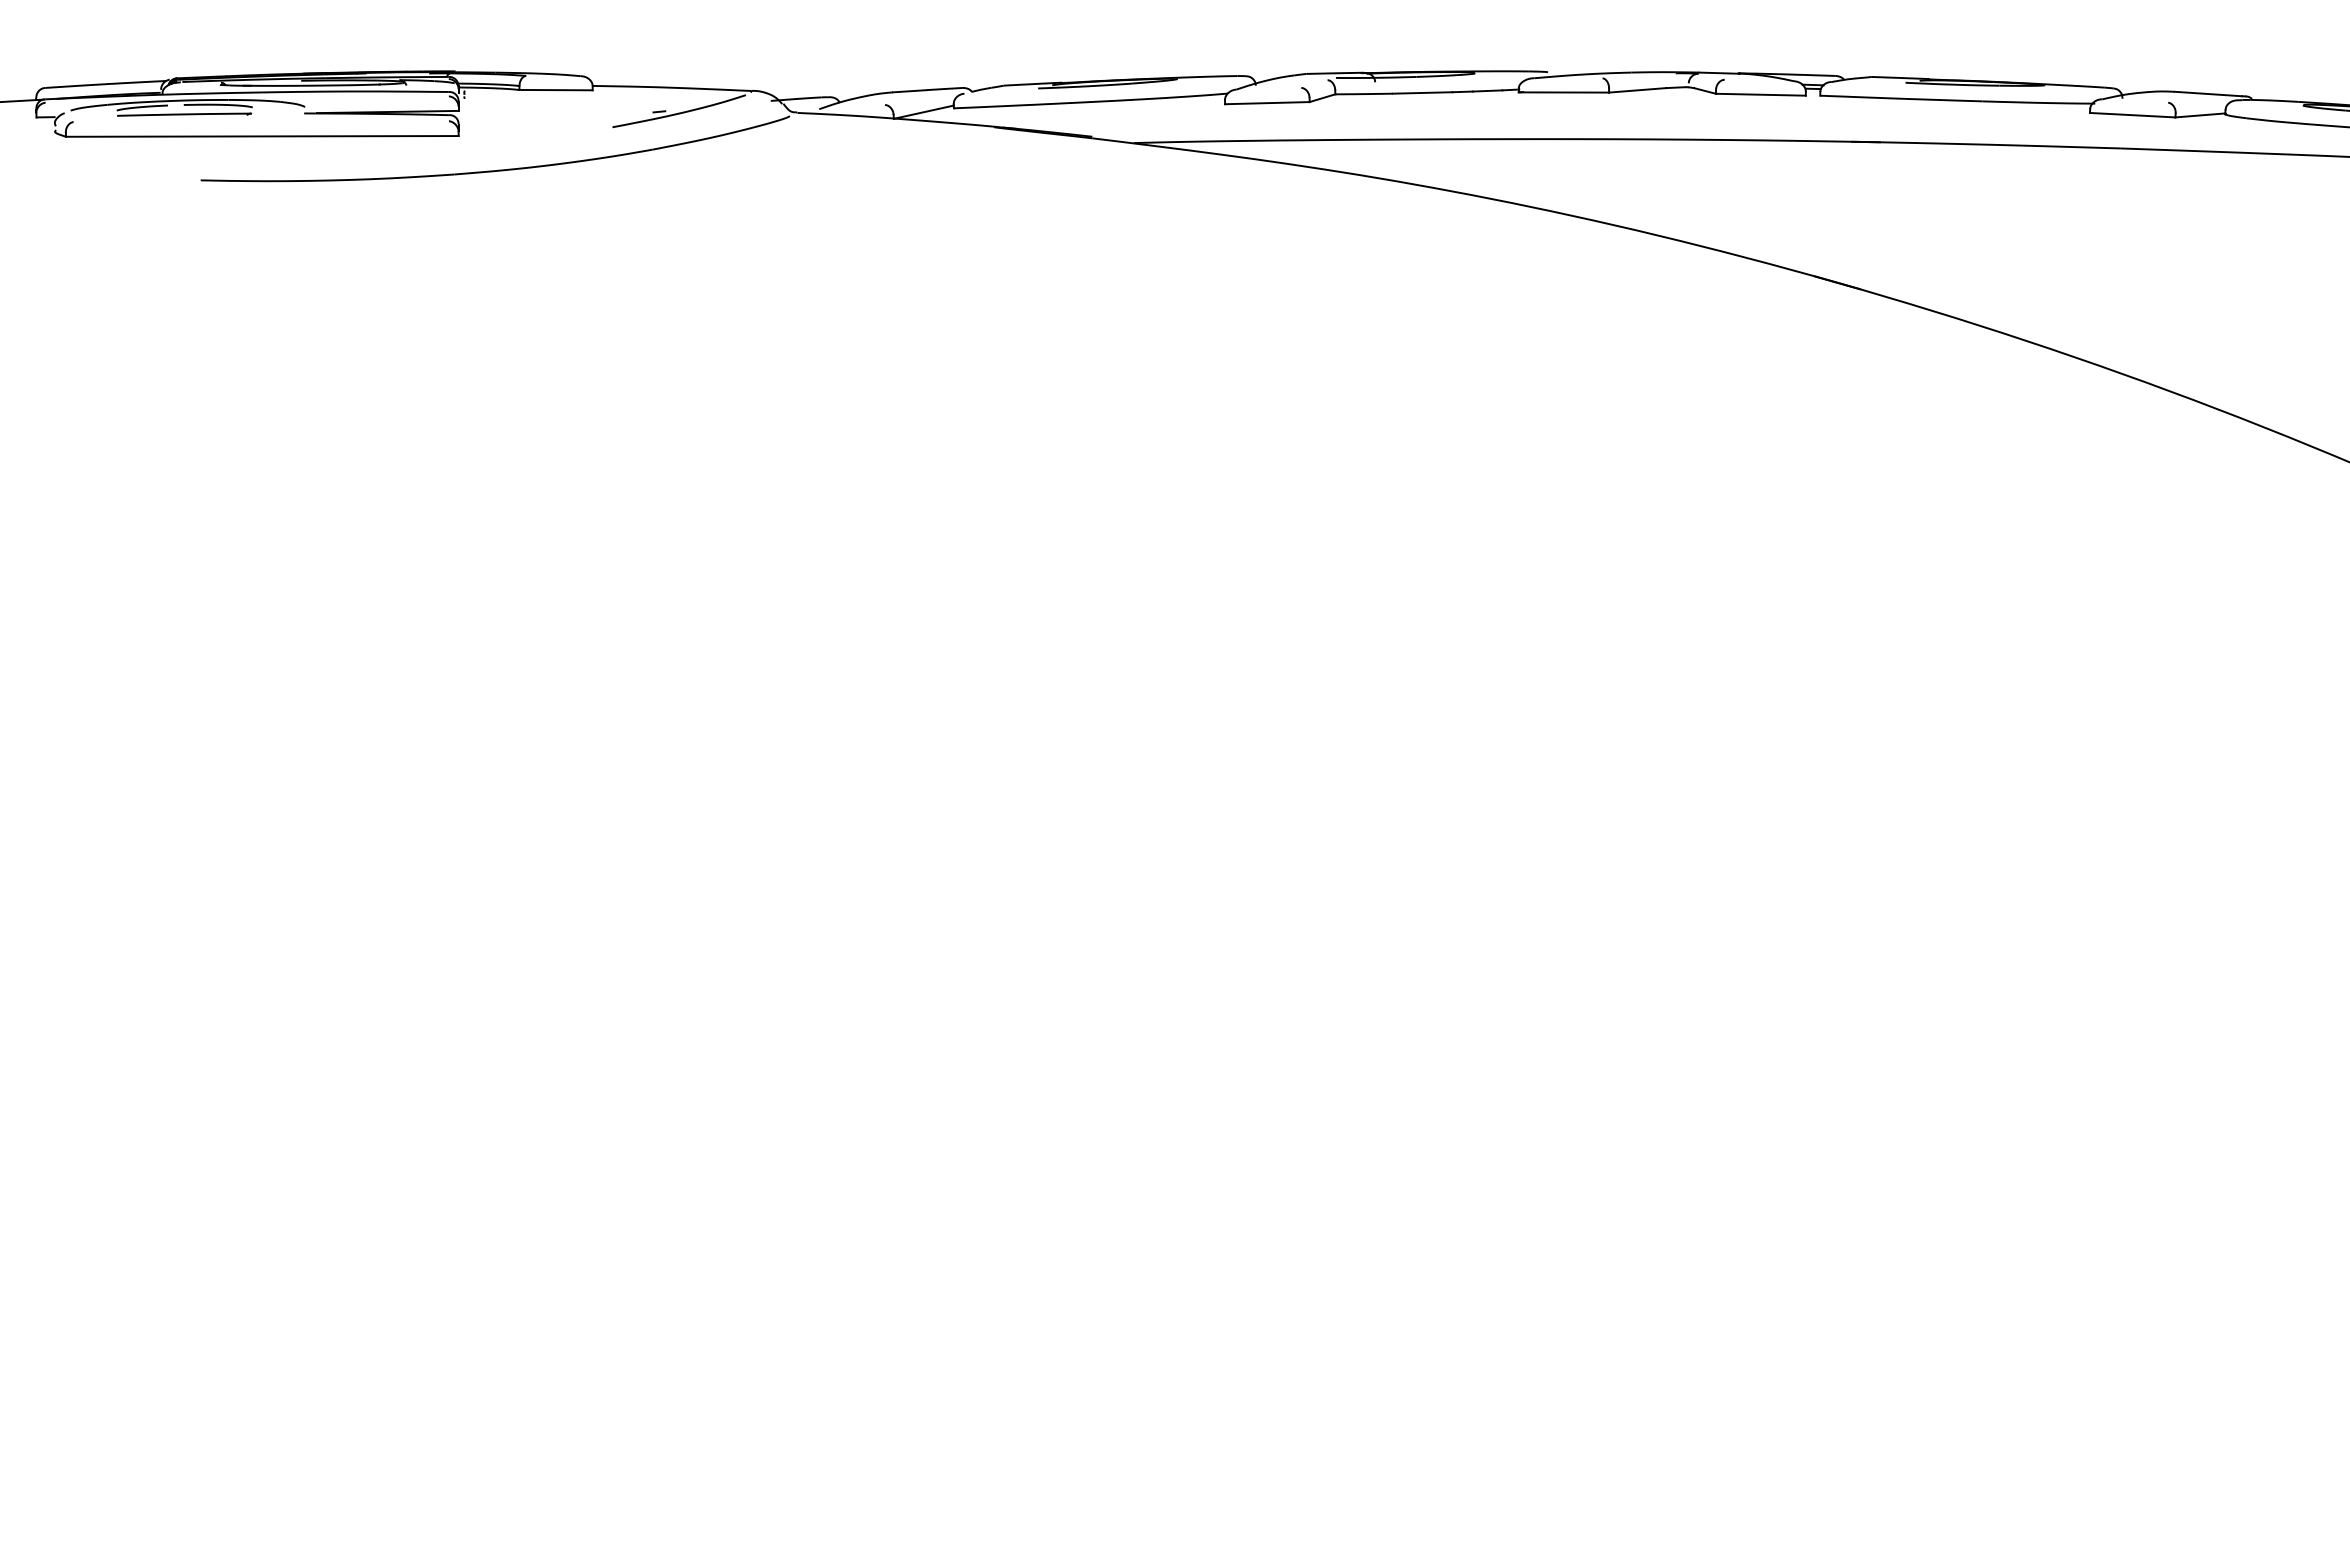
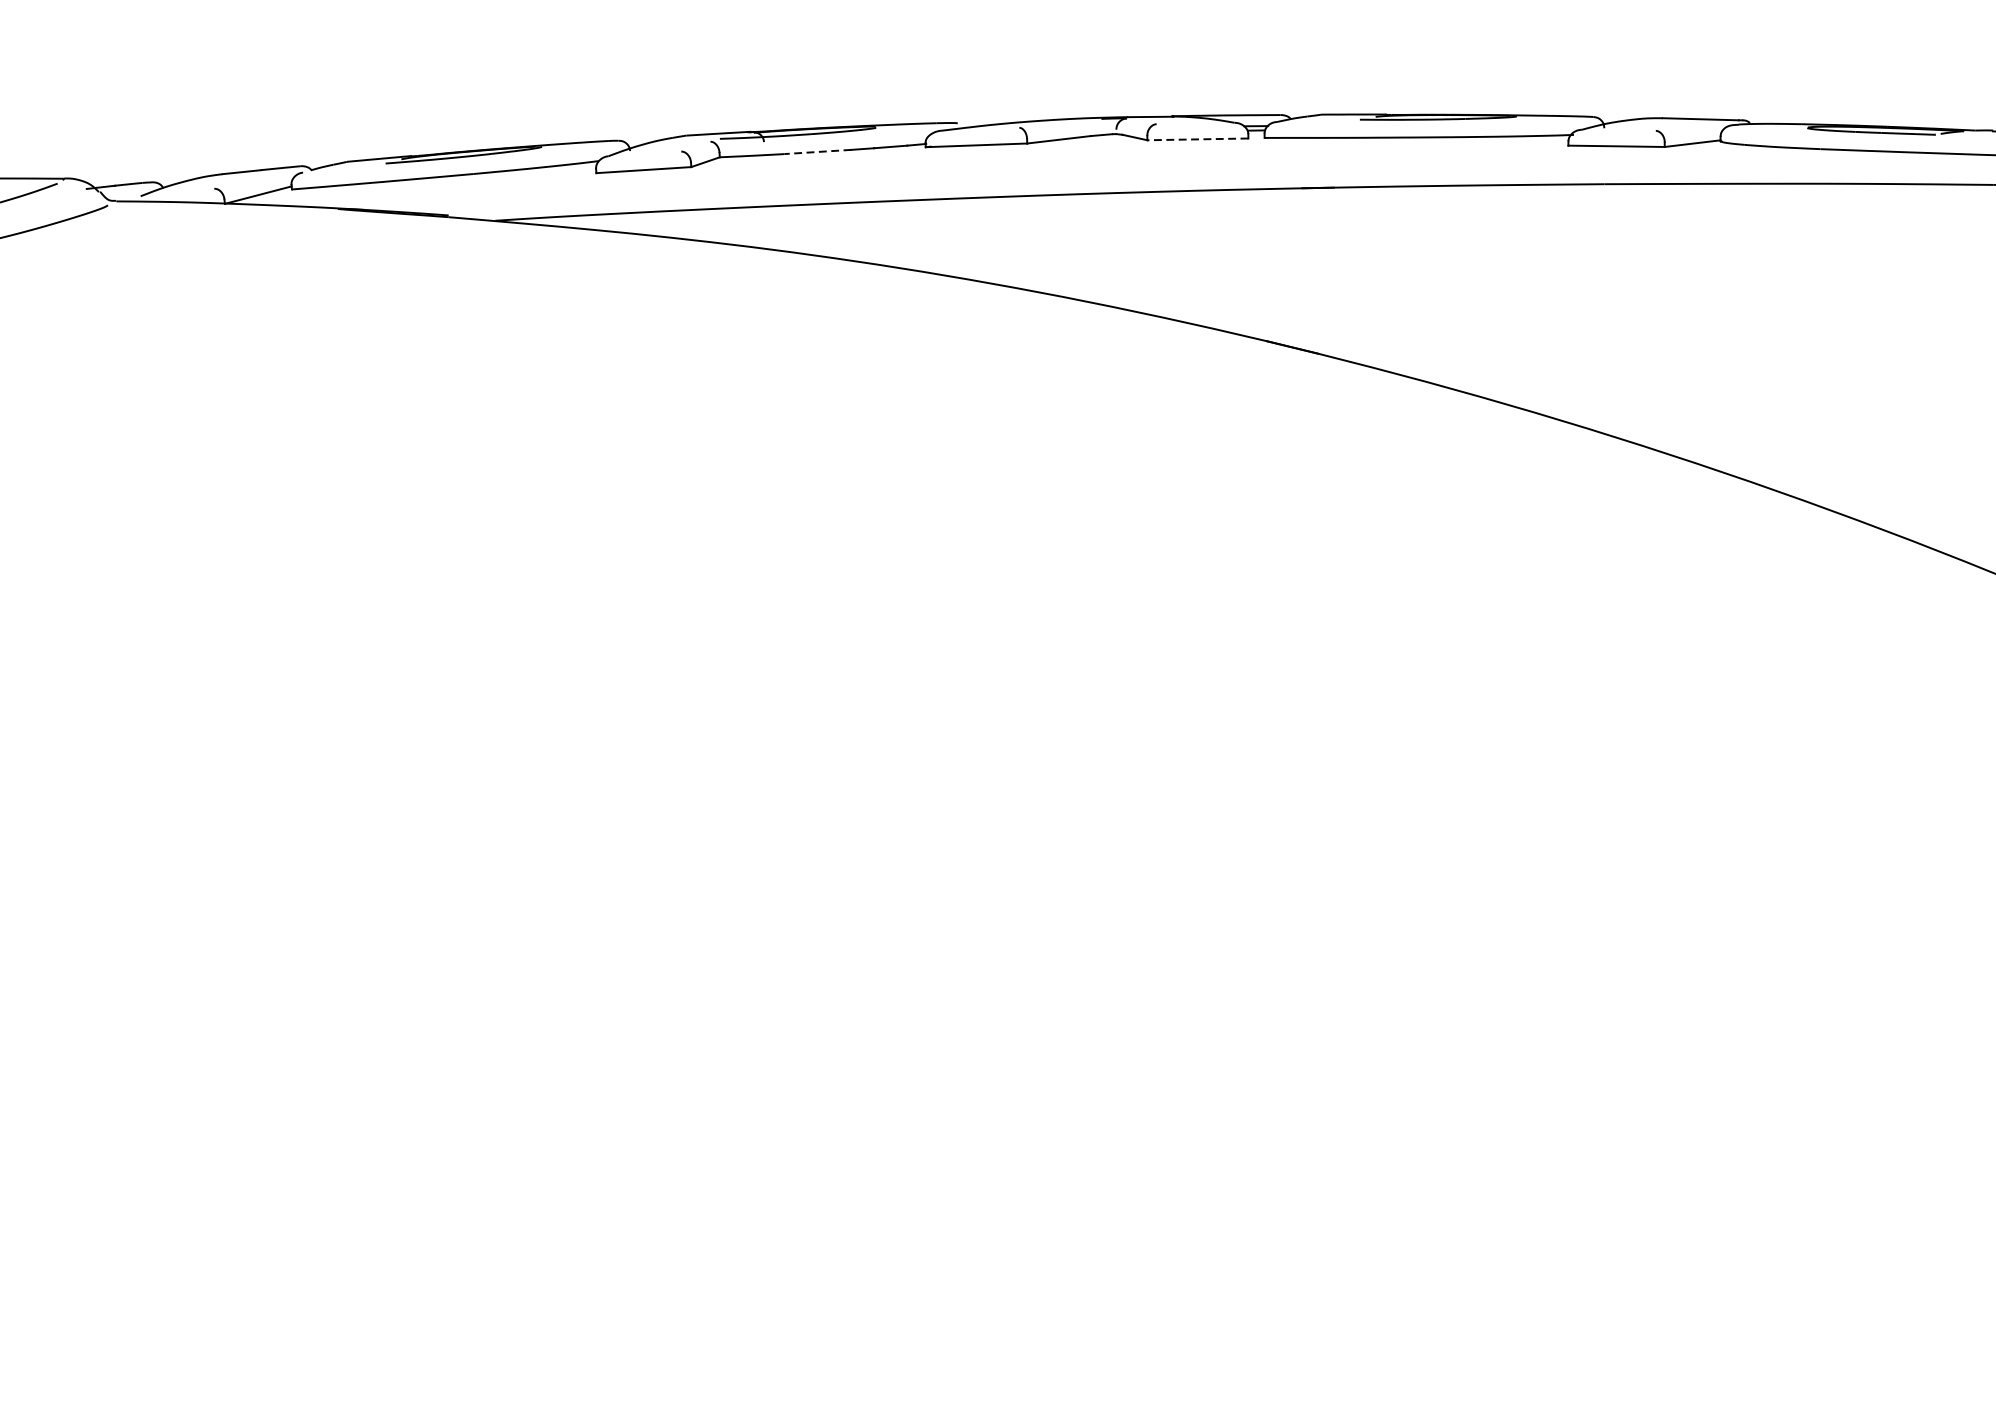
line: (1422, 92) -> (817, 151), solid -> dashed
line: (1760, 94) -> (1197, 139), solid -> dashed

